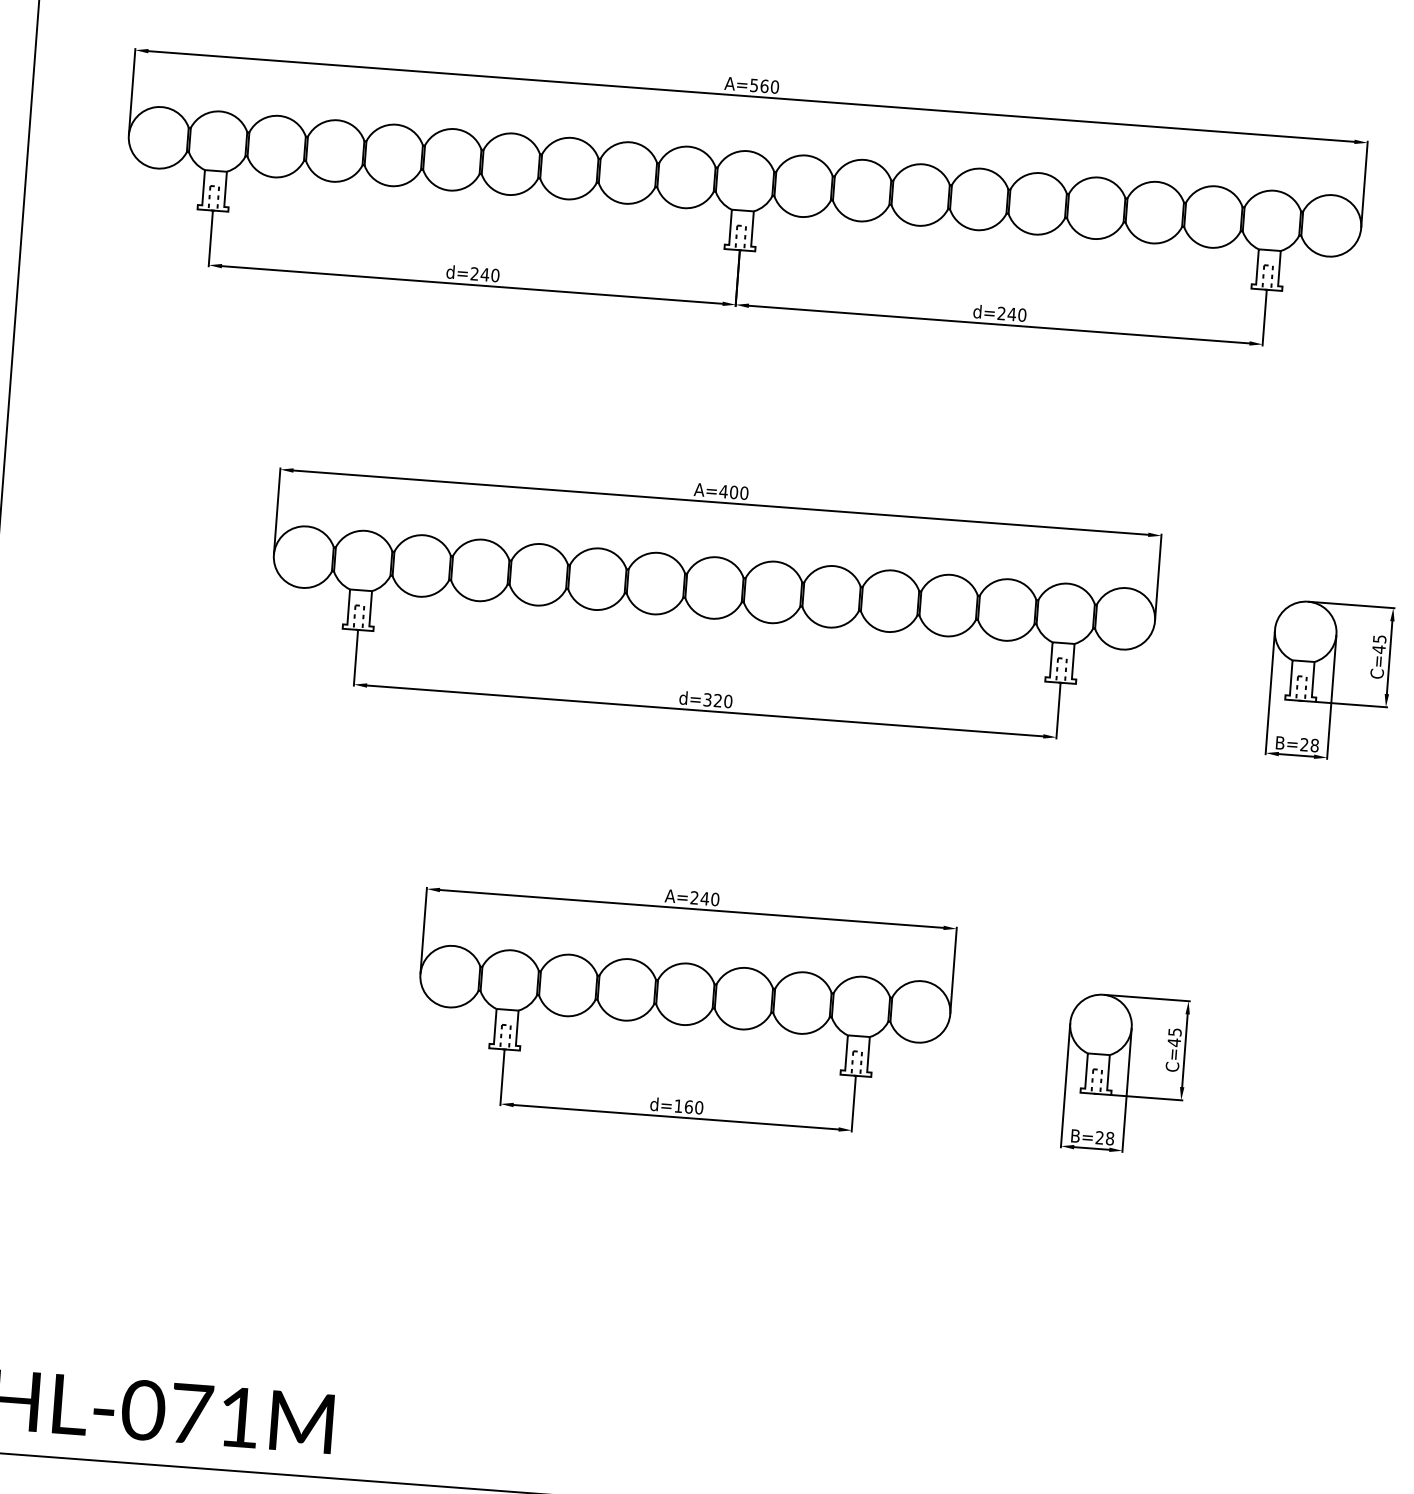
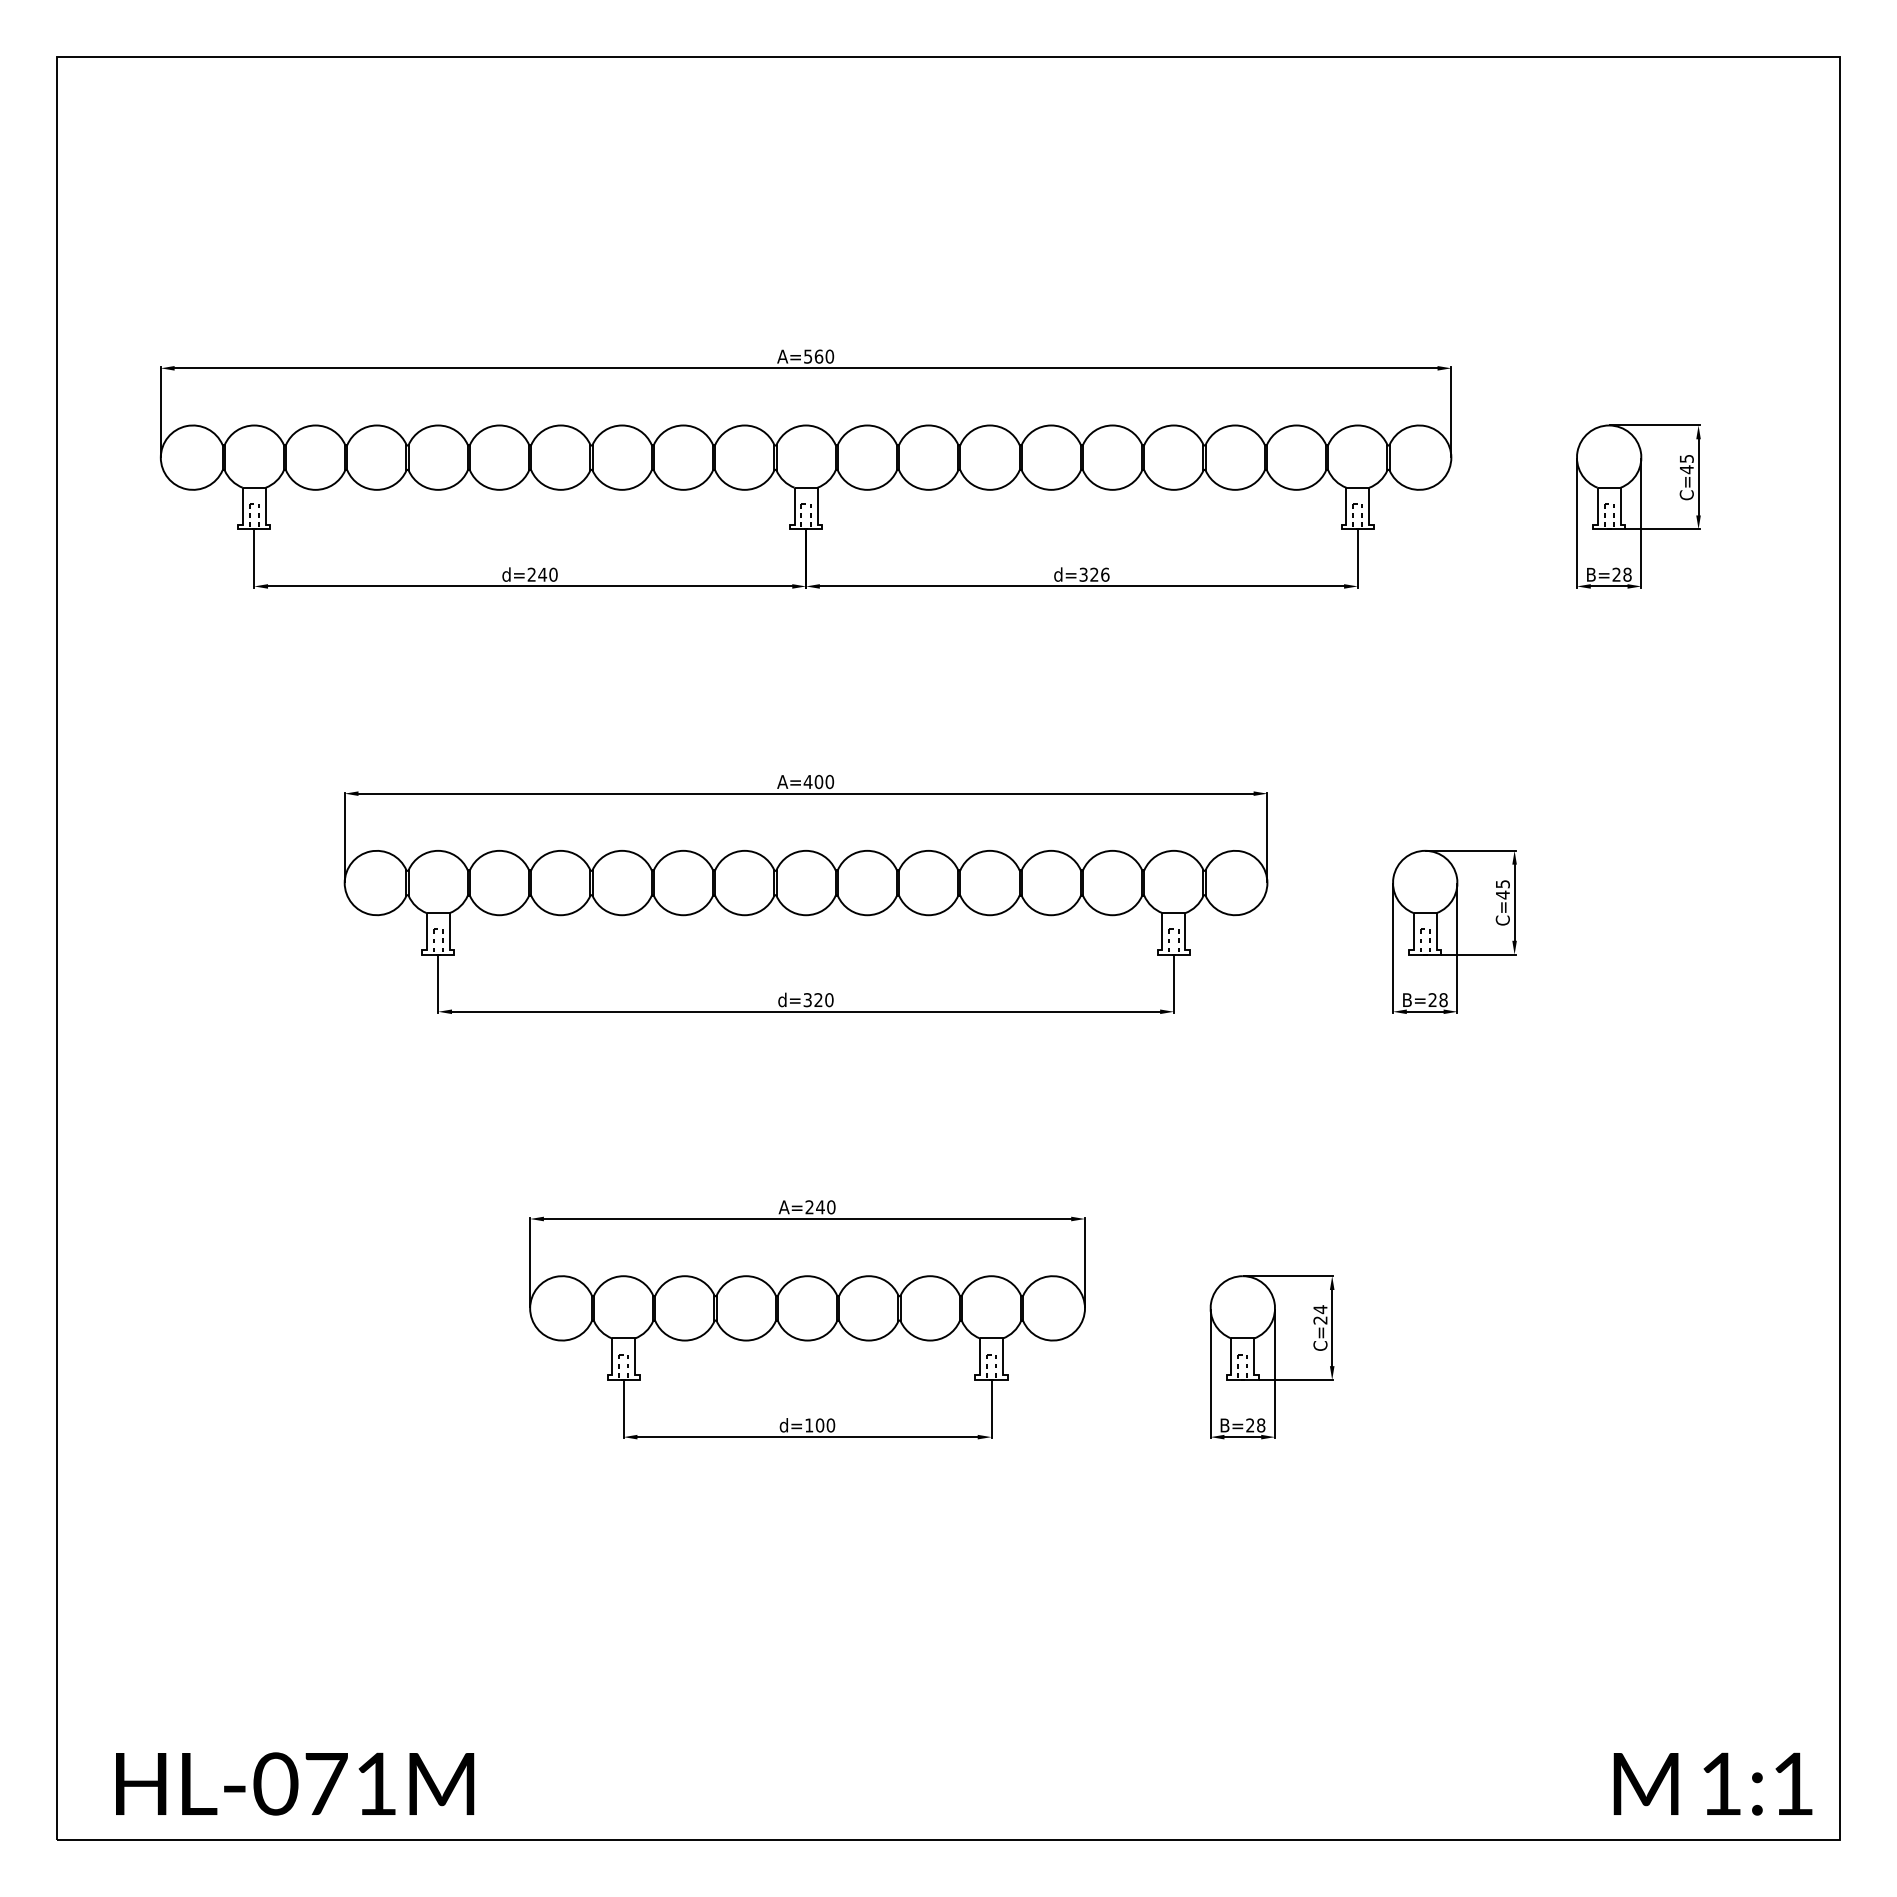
text: (1012, 314) -> (1094, 574), d=240 -> d=326
text: (1174, 1036) -> (1320, 1314), C=45 -> C=24
text: (689, 1107) -> (820, 1425), d=160 -> d=100

